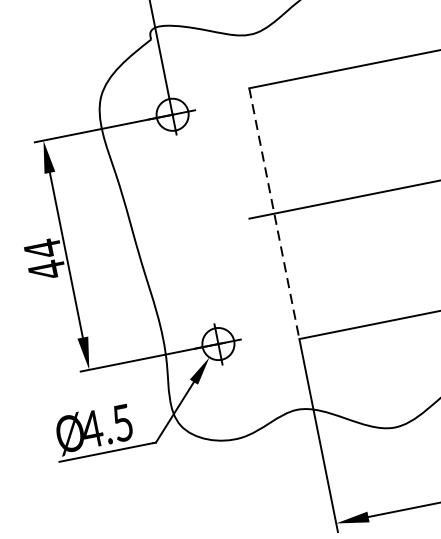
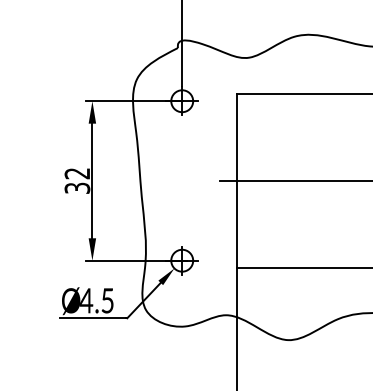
line: (275, 214) -> (237, 181), dashed -> solid
text: (44, 258) -> (77, 180), 44 -> 32

